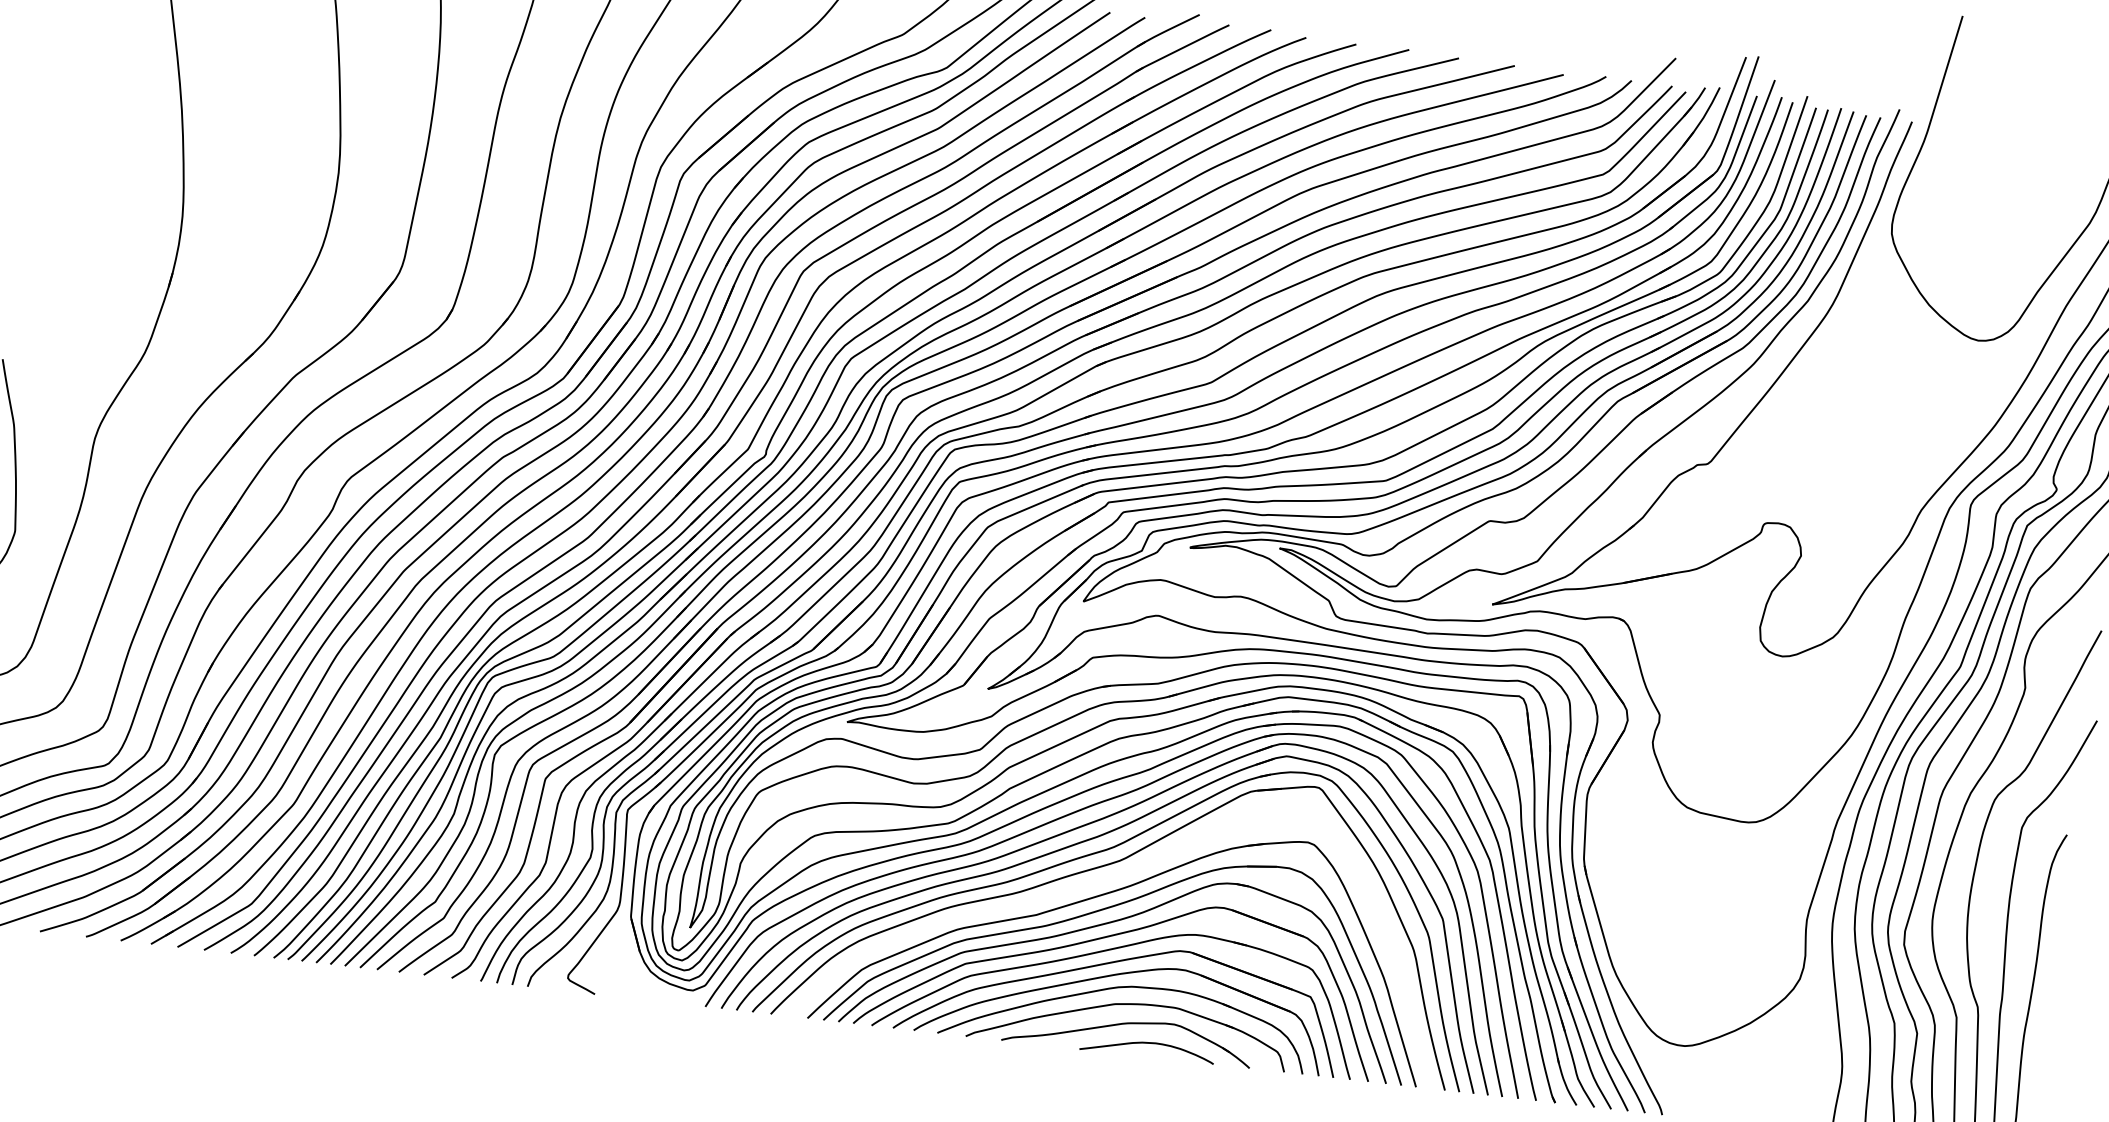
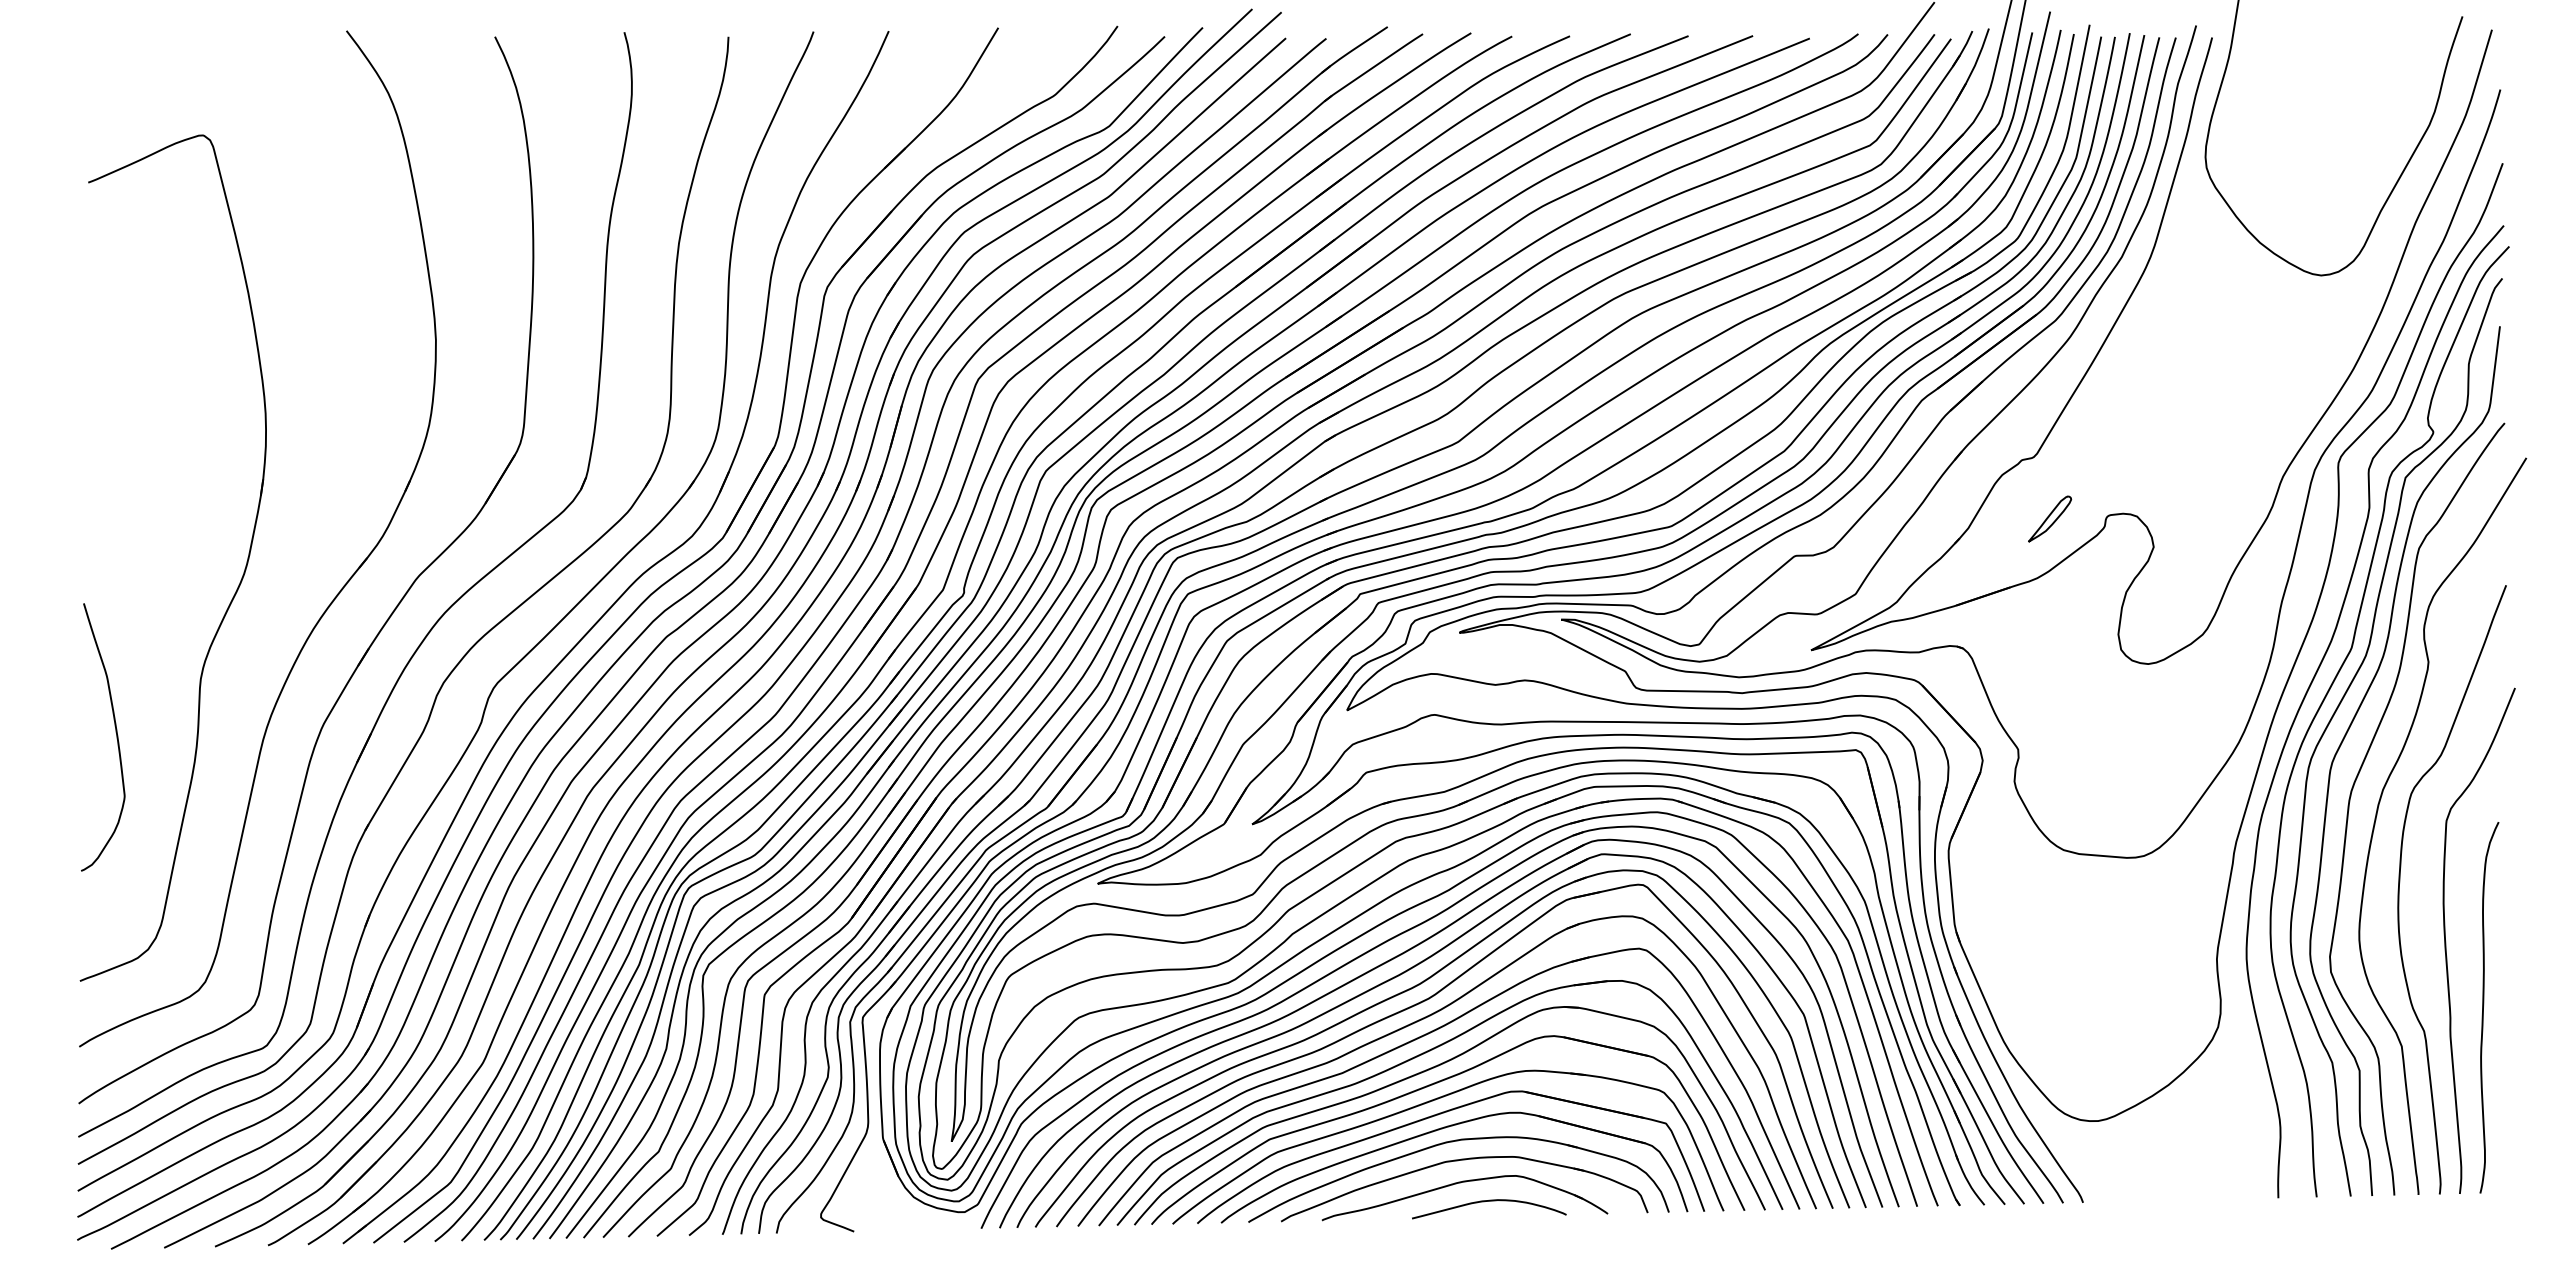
part: (1715, 518) -> (2050, 518), added
part: (1115, 877) -> (1426, 1018), added

